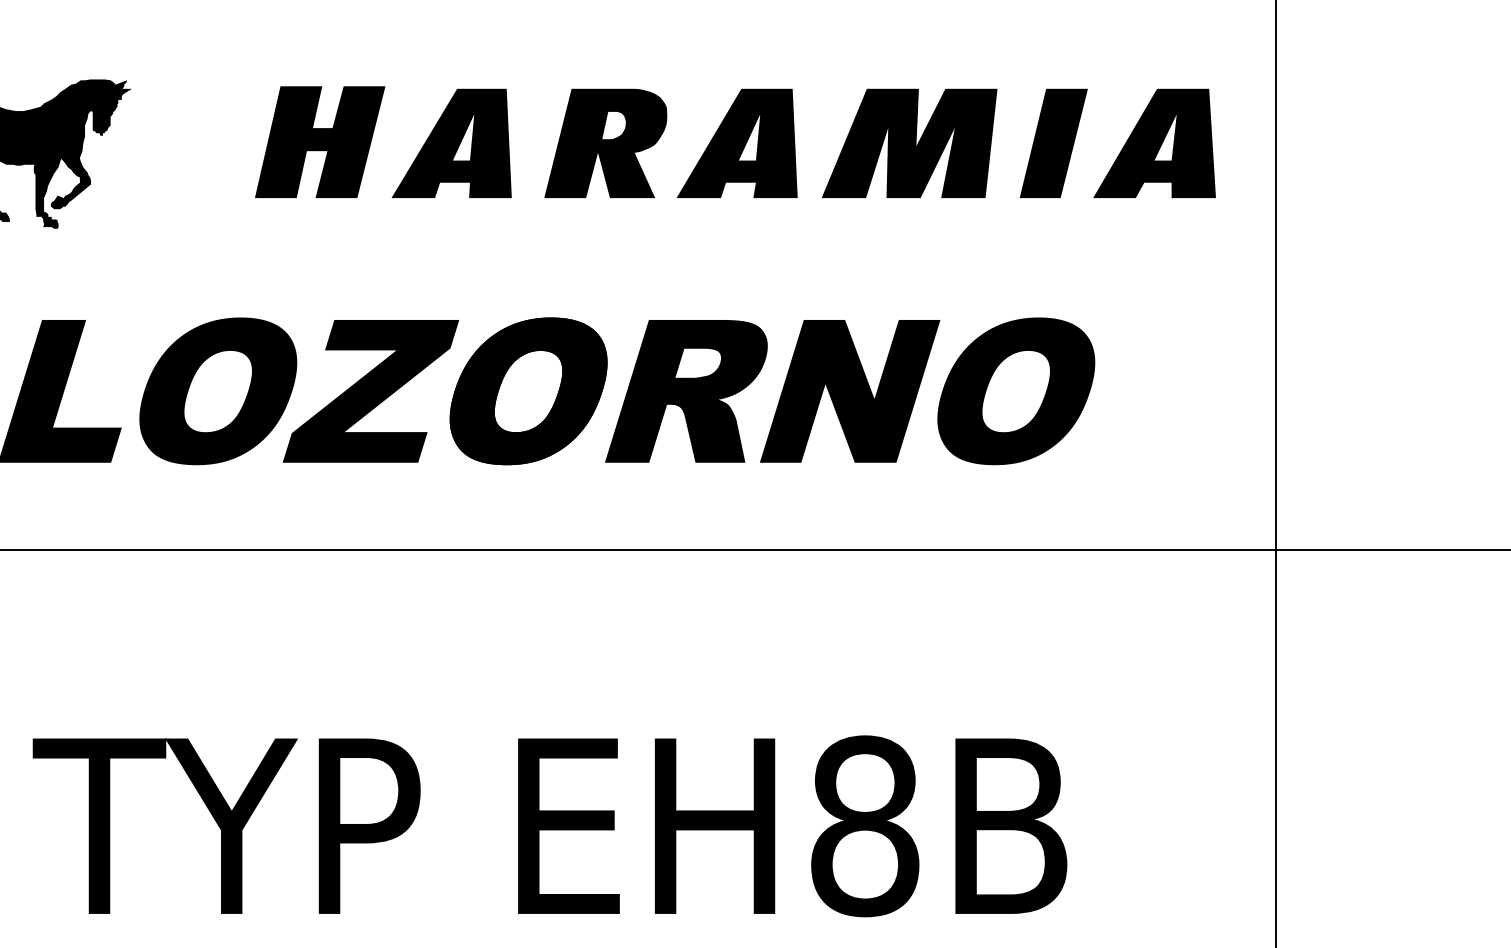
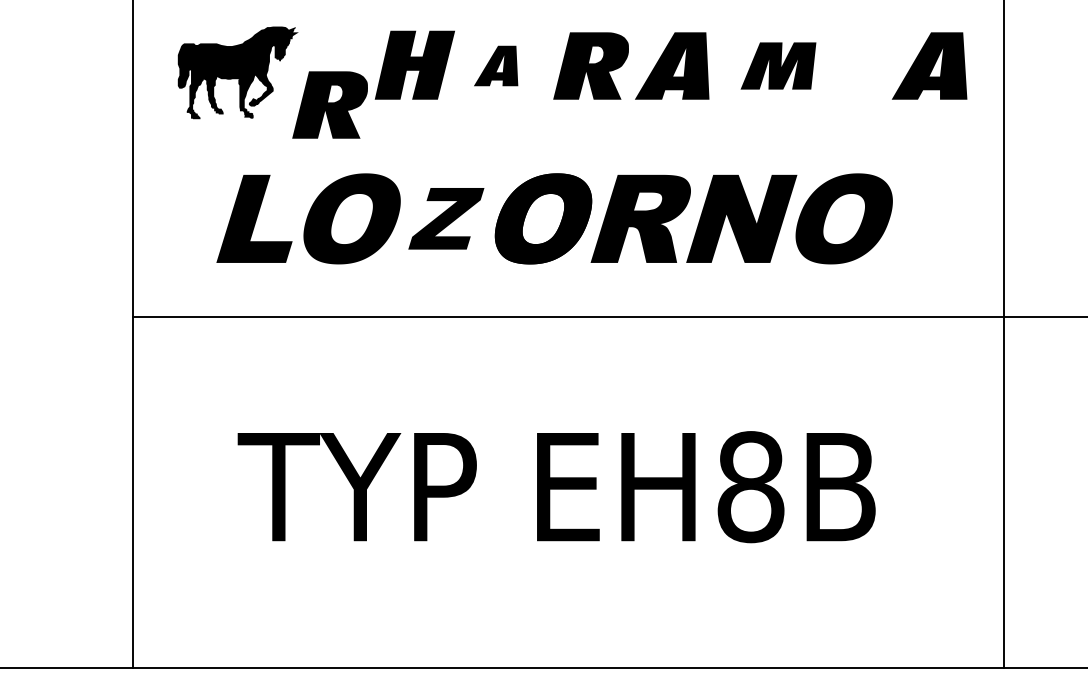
part: (450, 142) -> (495, 65), size x0.6
part: (909, 142) -> (778, 65), size x0.7
fill: (1054, 142) -> (867, 65), removed
part: (181, 205) -> (329, 104), added
part: (371, 390) -> (446, 218), size x0.7

